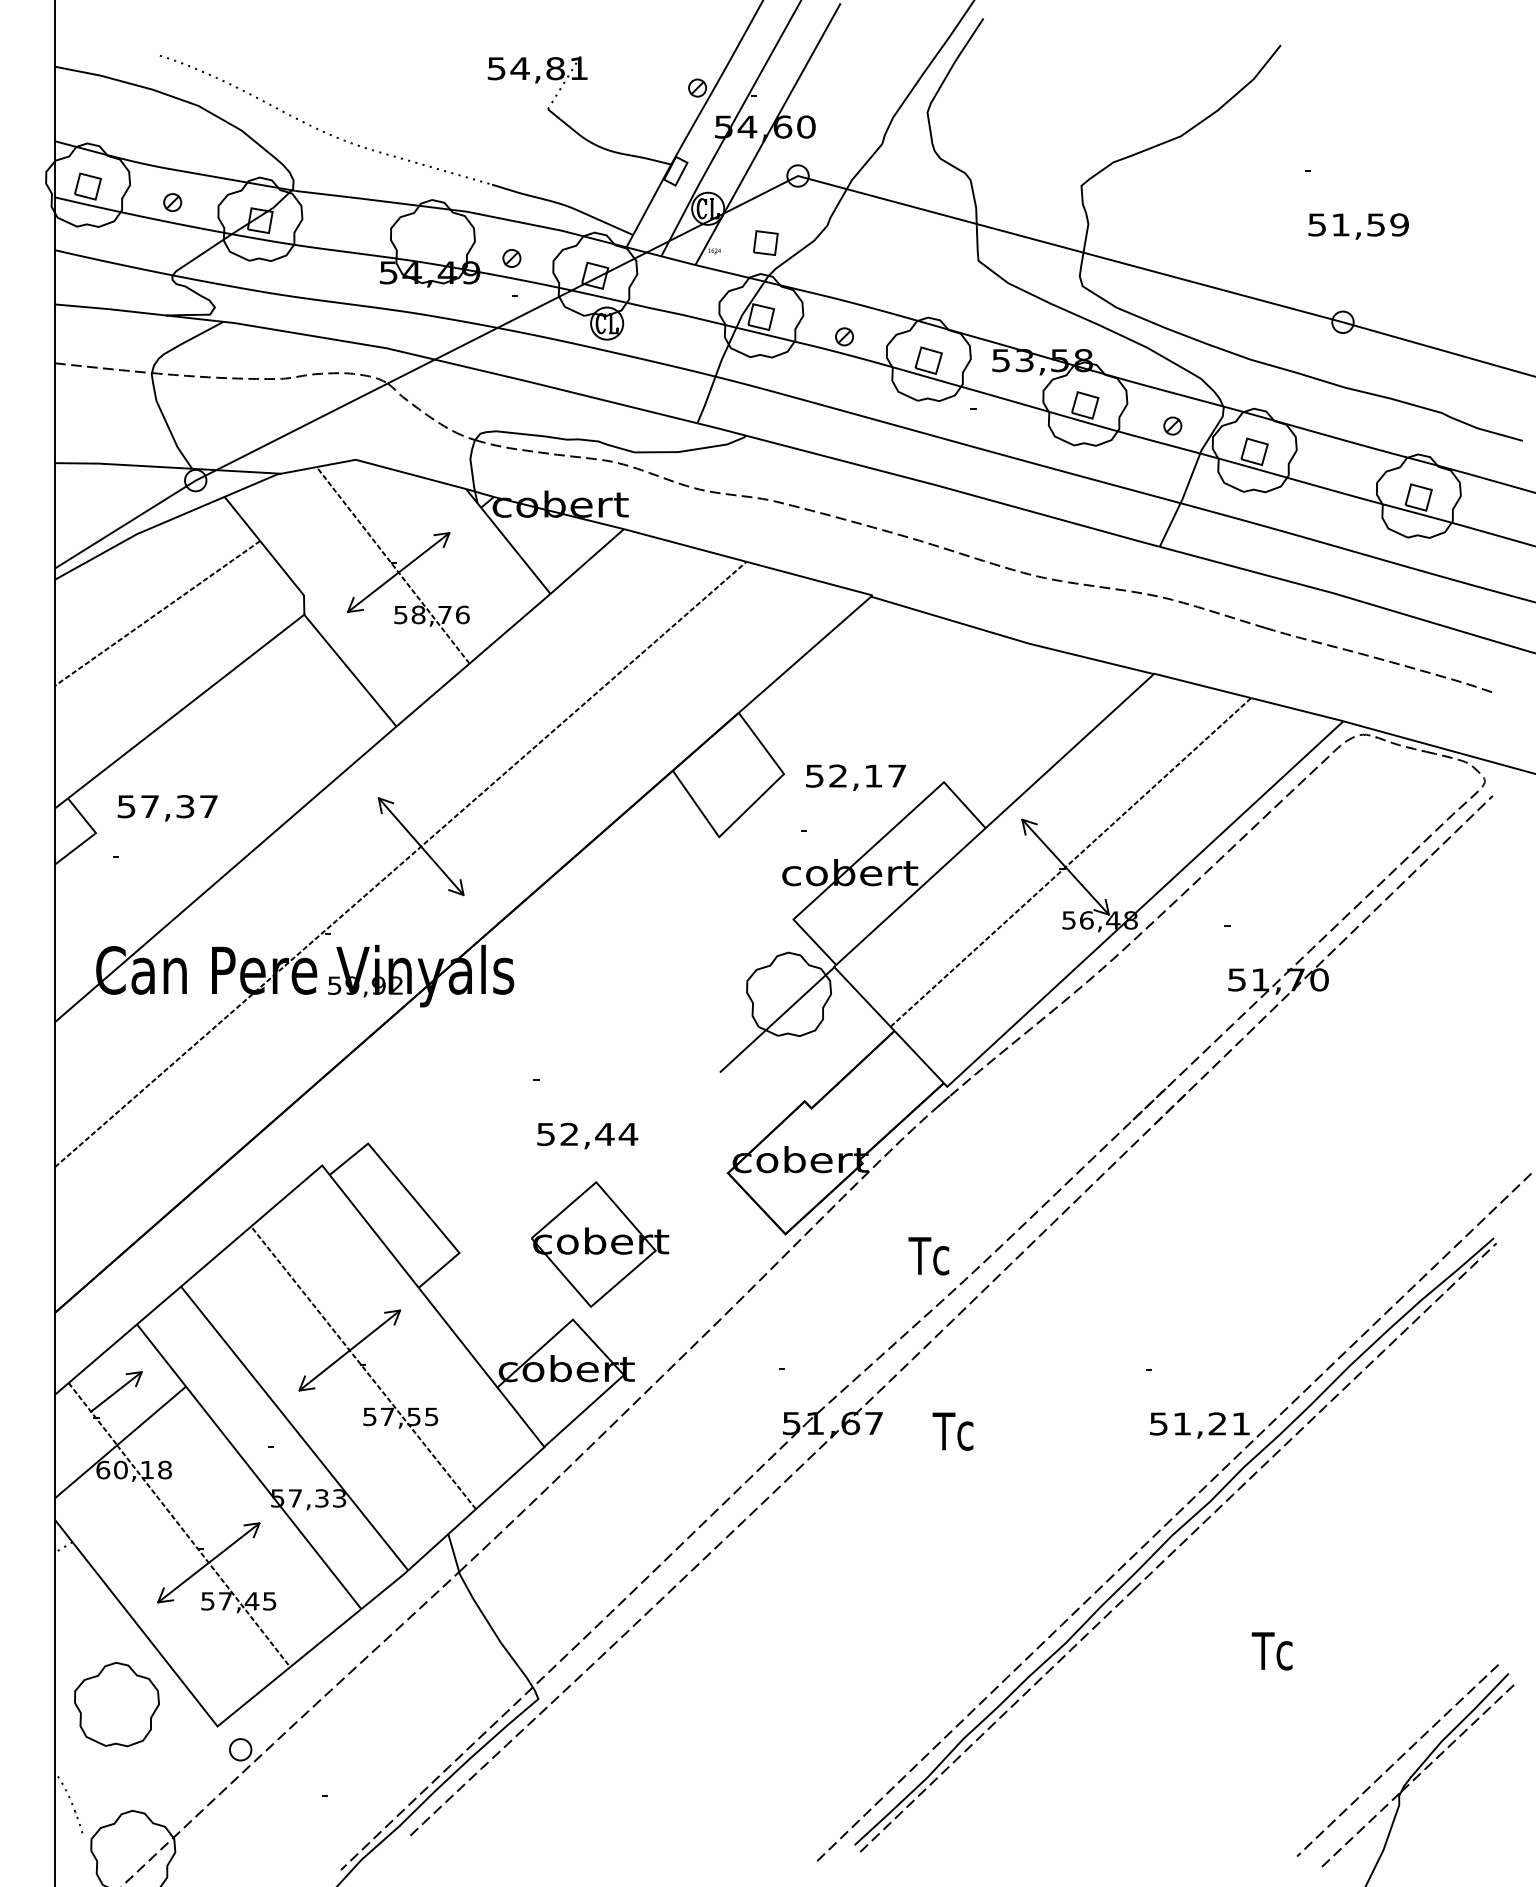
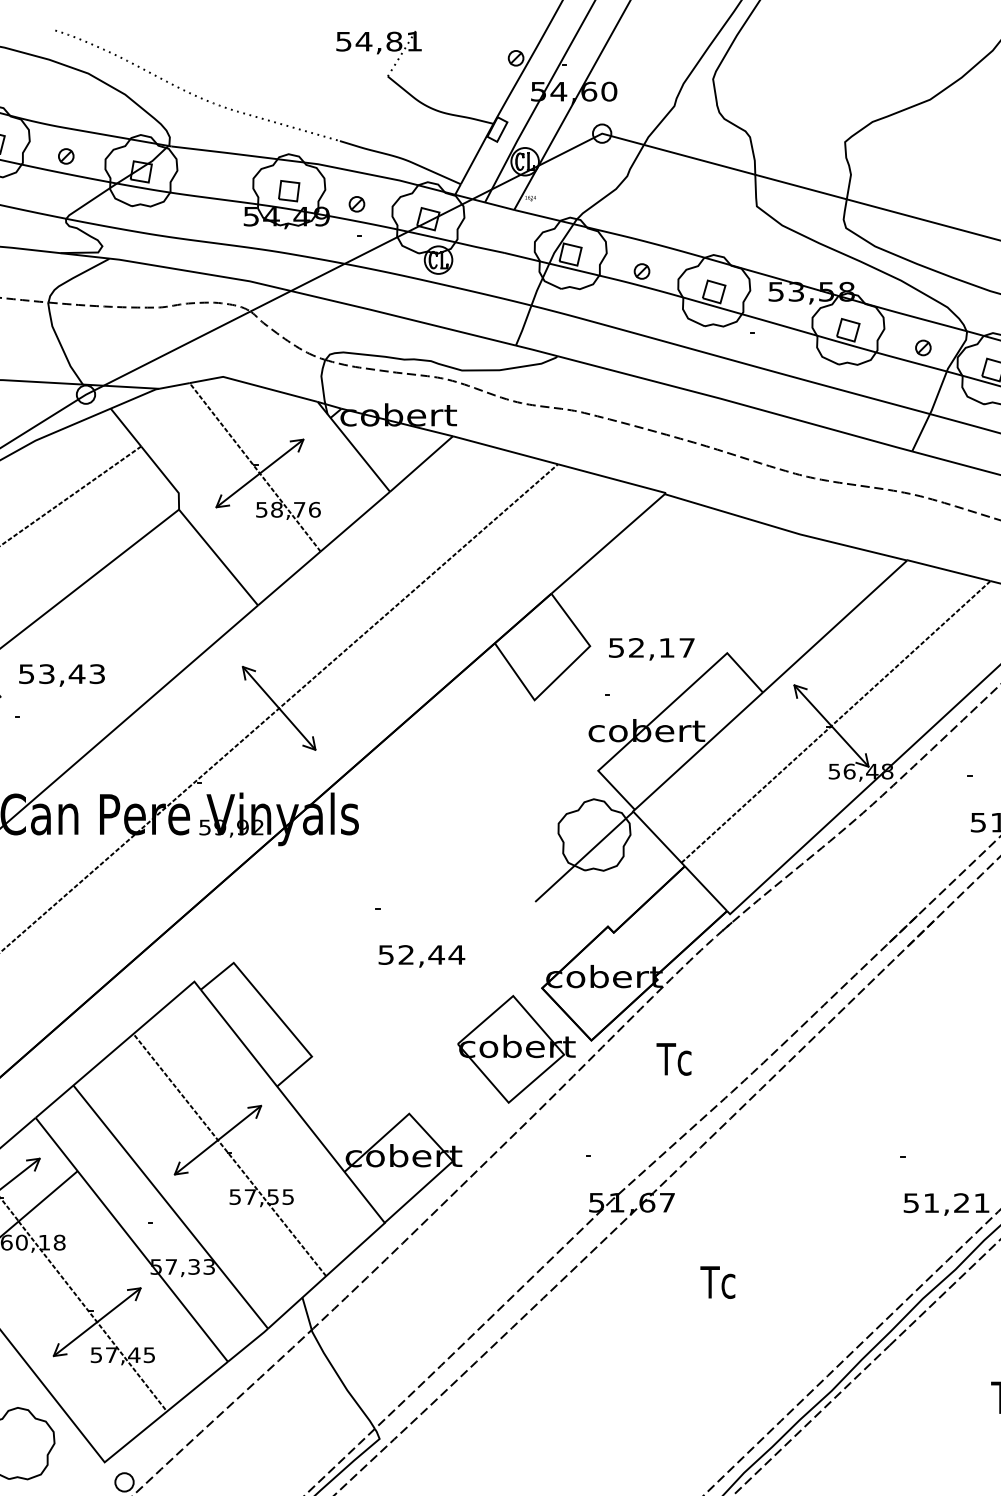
part: (765, 242) -> (288, 190), moved
text: (179, 806) -> (72, 673), 57,37 -> 53,43
part: (600, 1244) -> (516, 1049), moved
text: (928, 1256) -> (673, 1059), moved
text: (952, 1431) -> (717, 1282), moved

